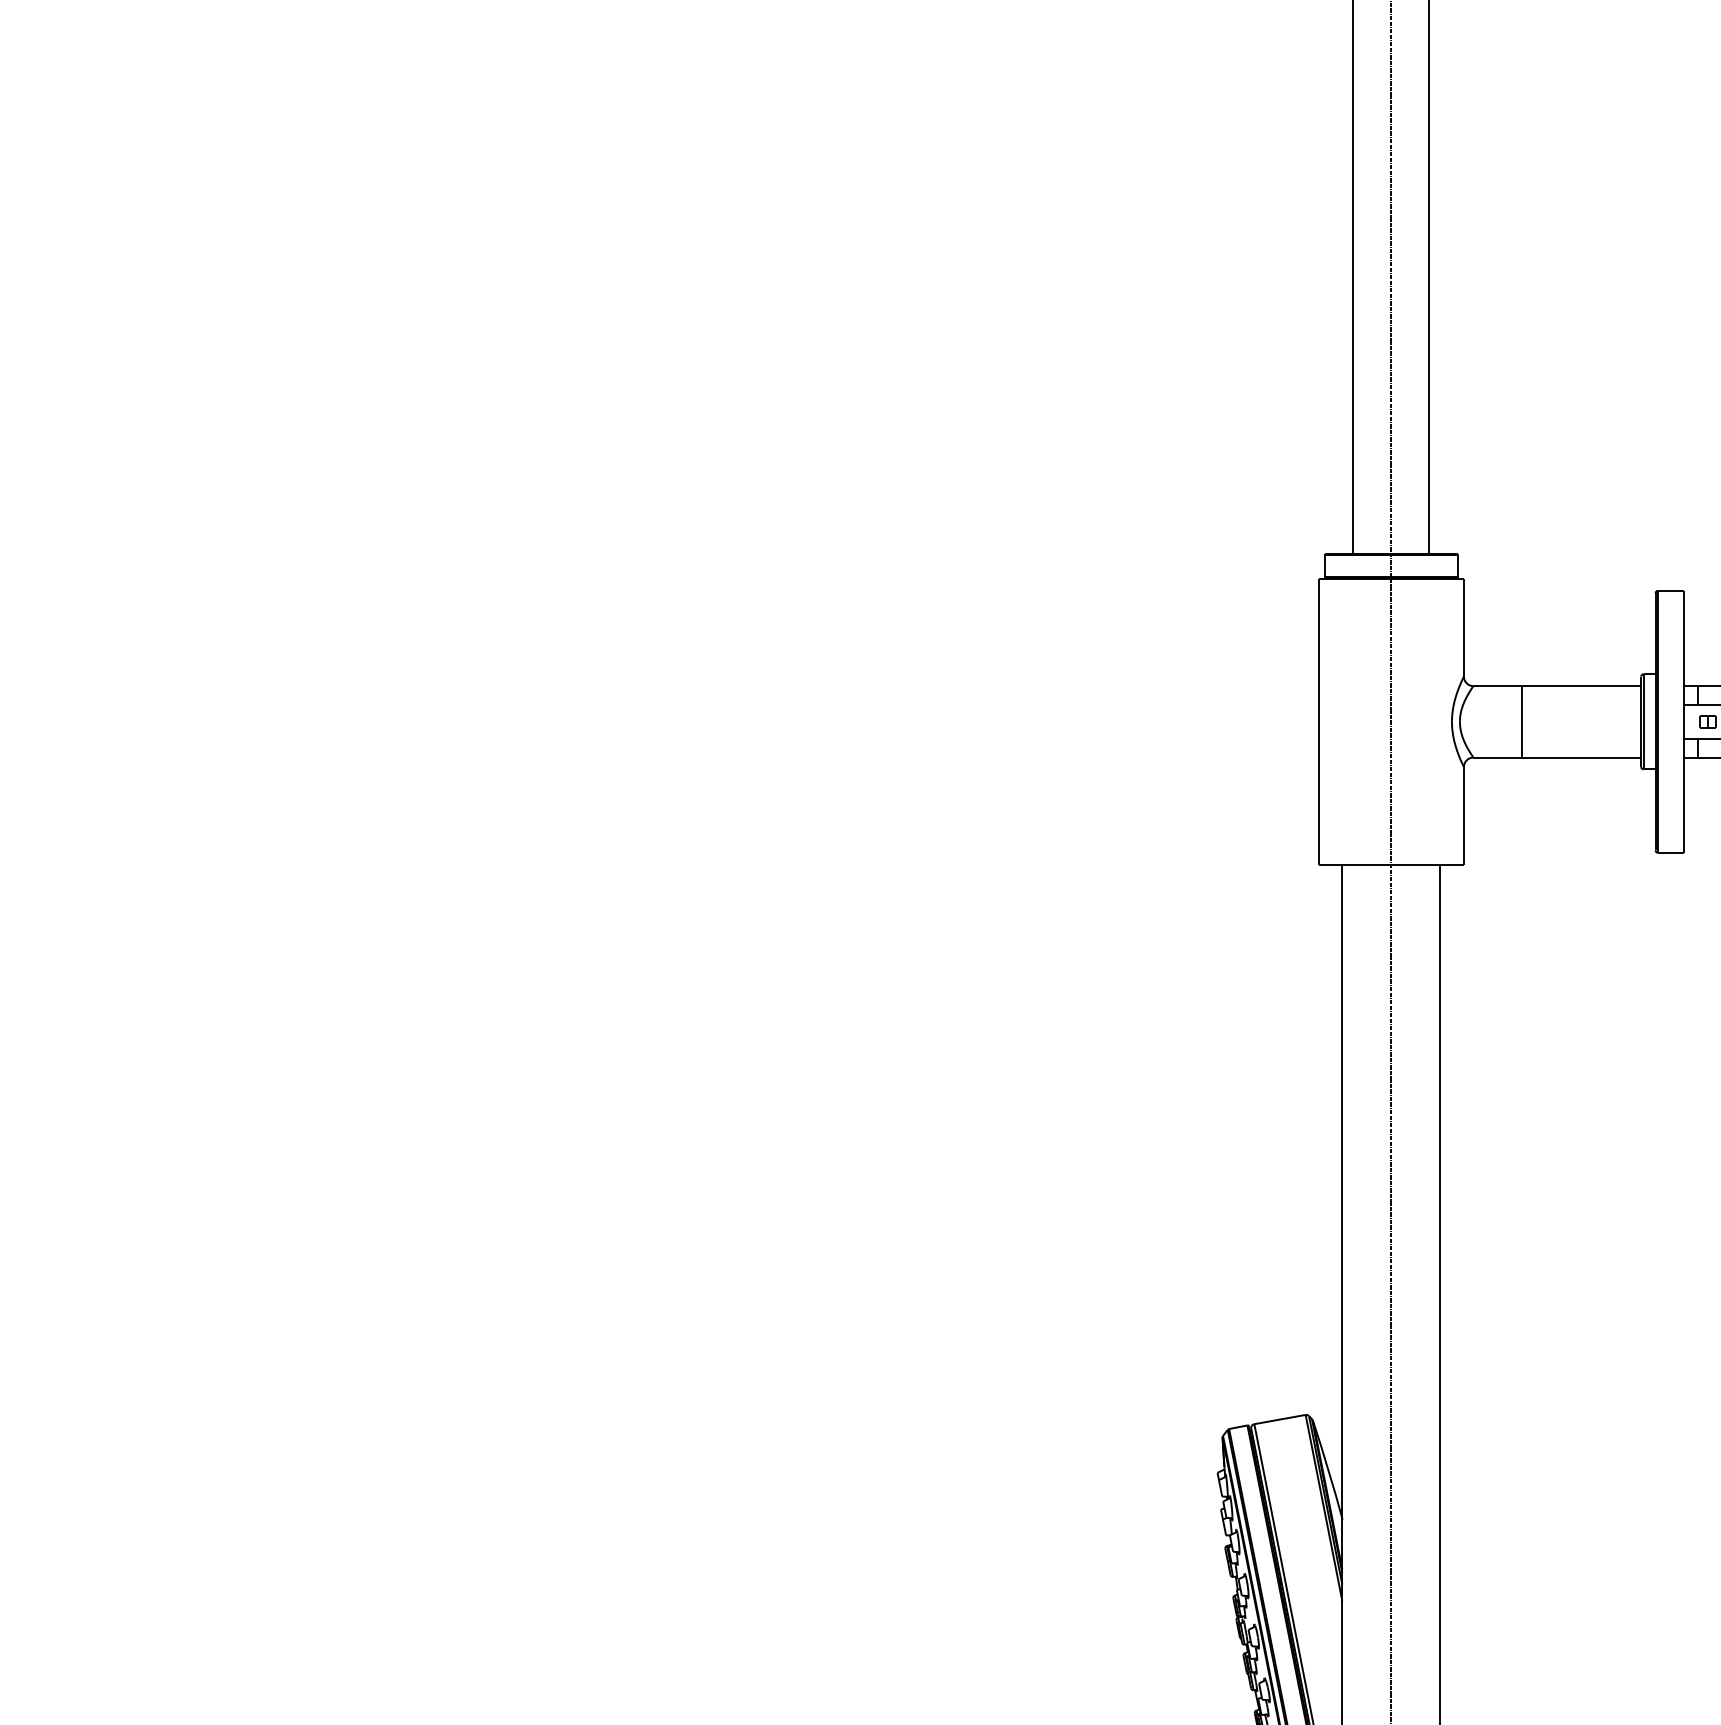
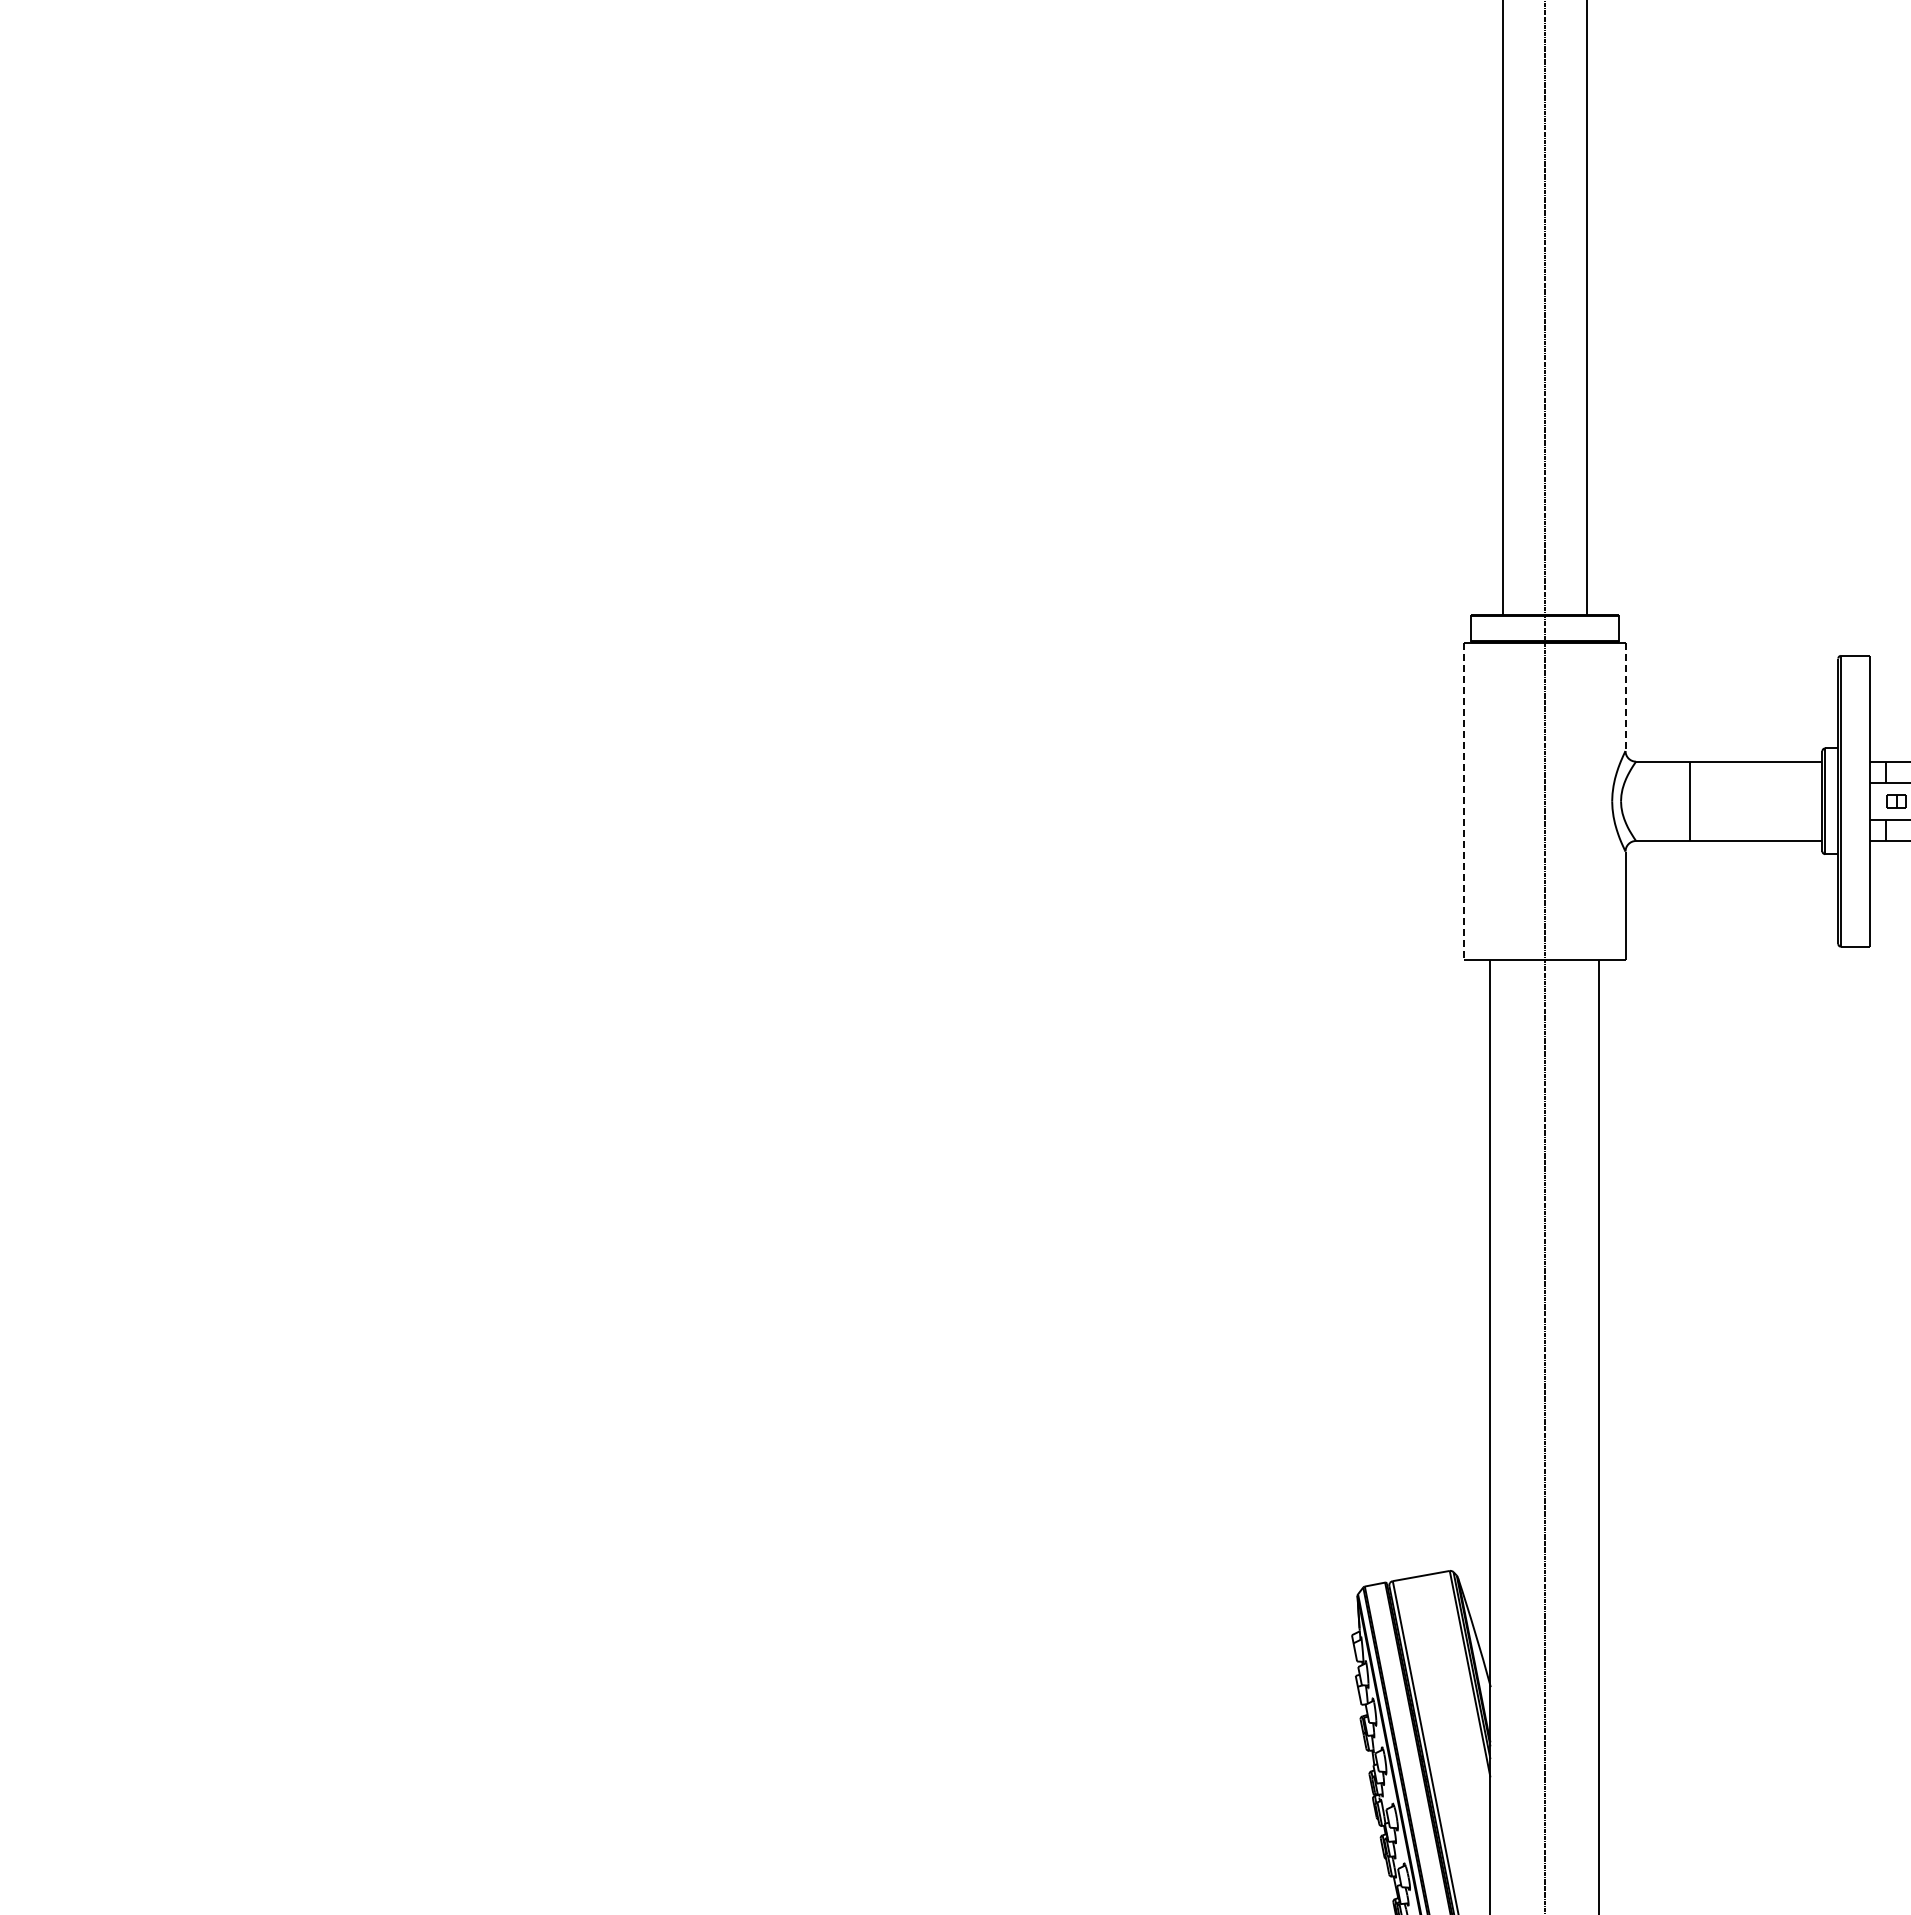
line: (1463, 628) -> (1625, 697), solid -> dashed
line: (1318, 722) -> (1464, 801), solid -> dashed

